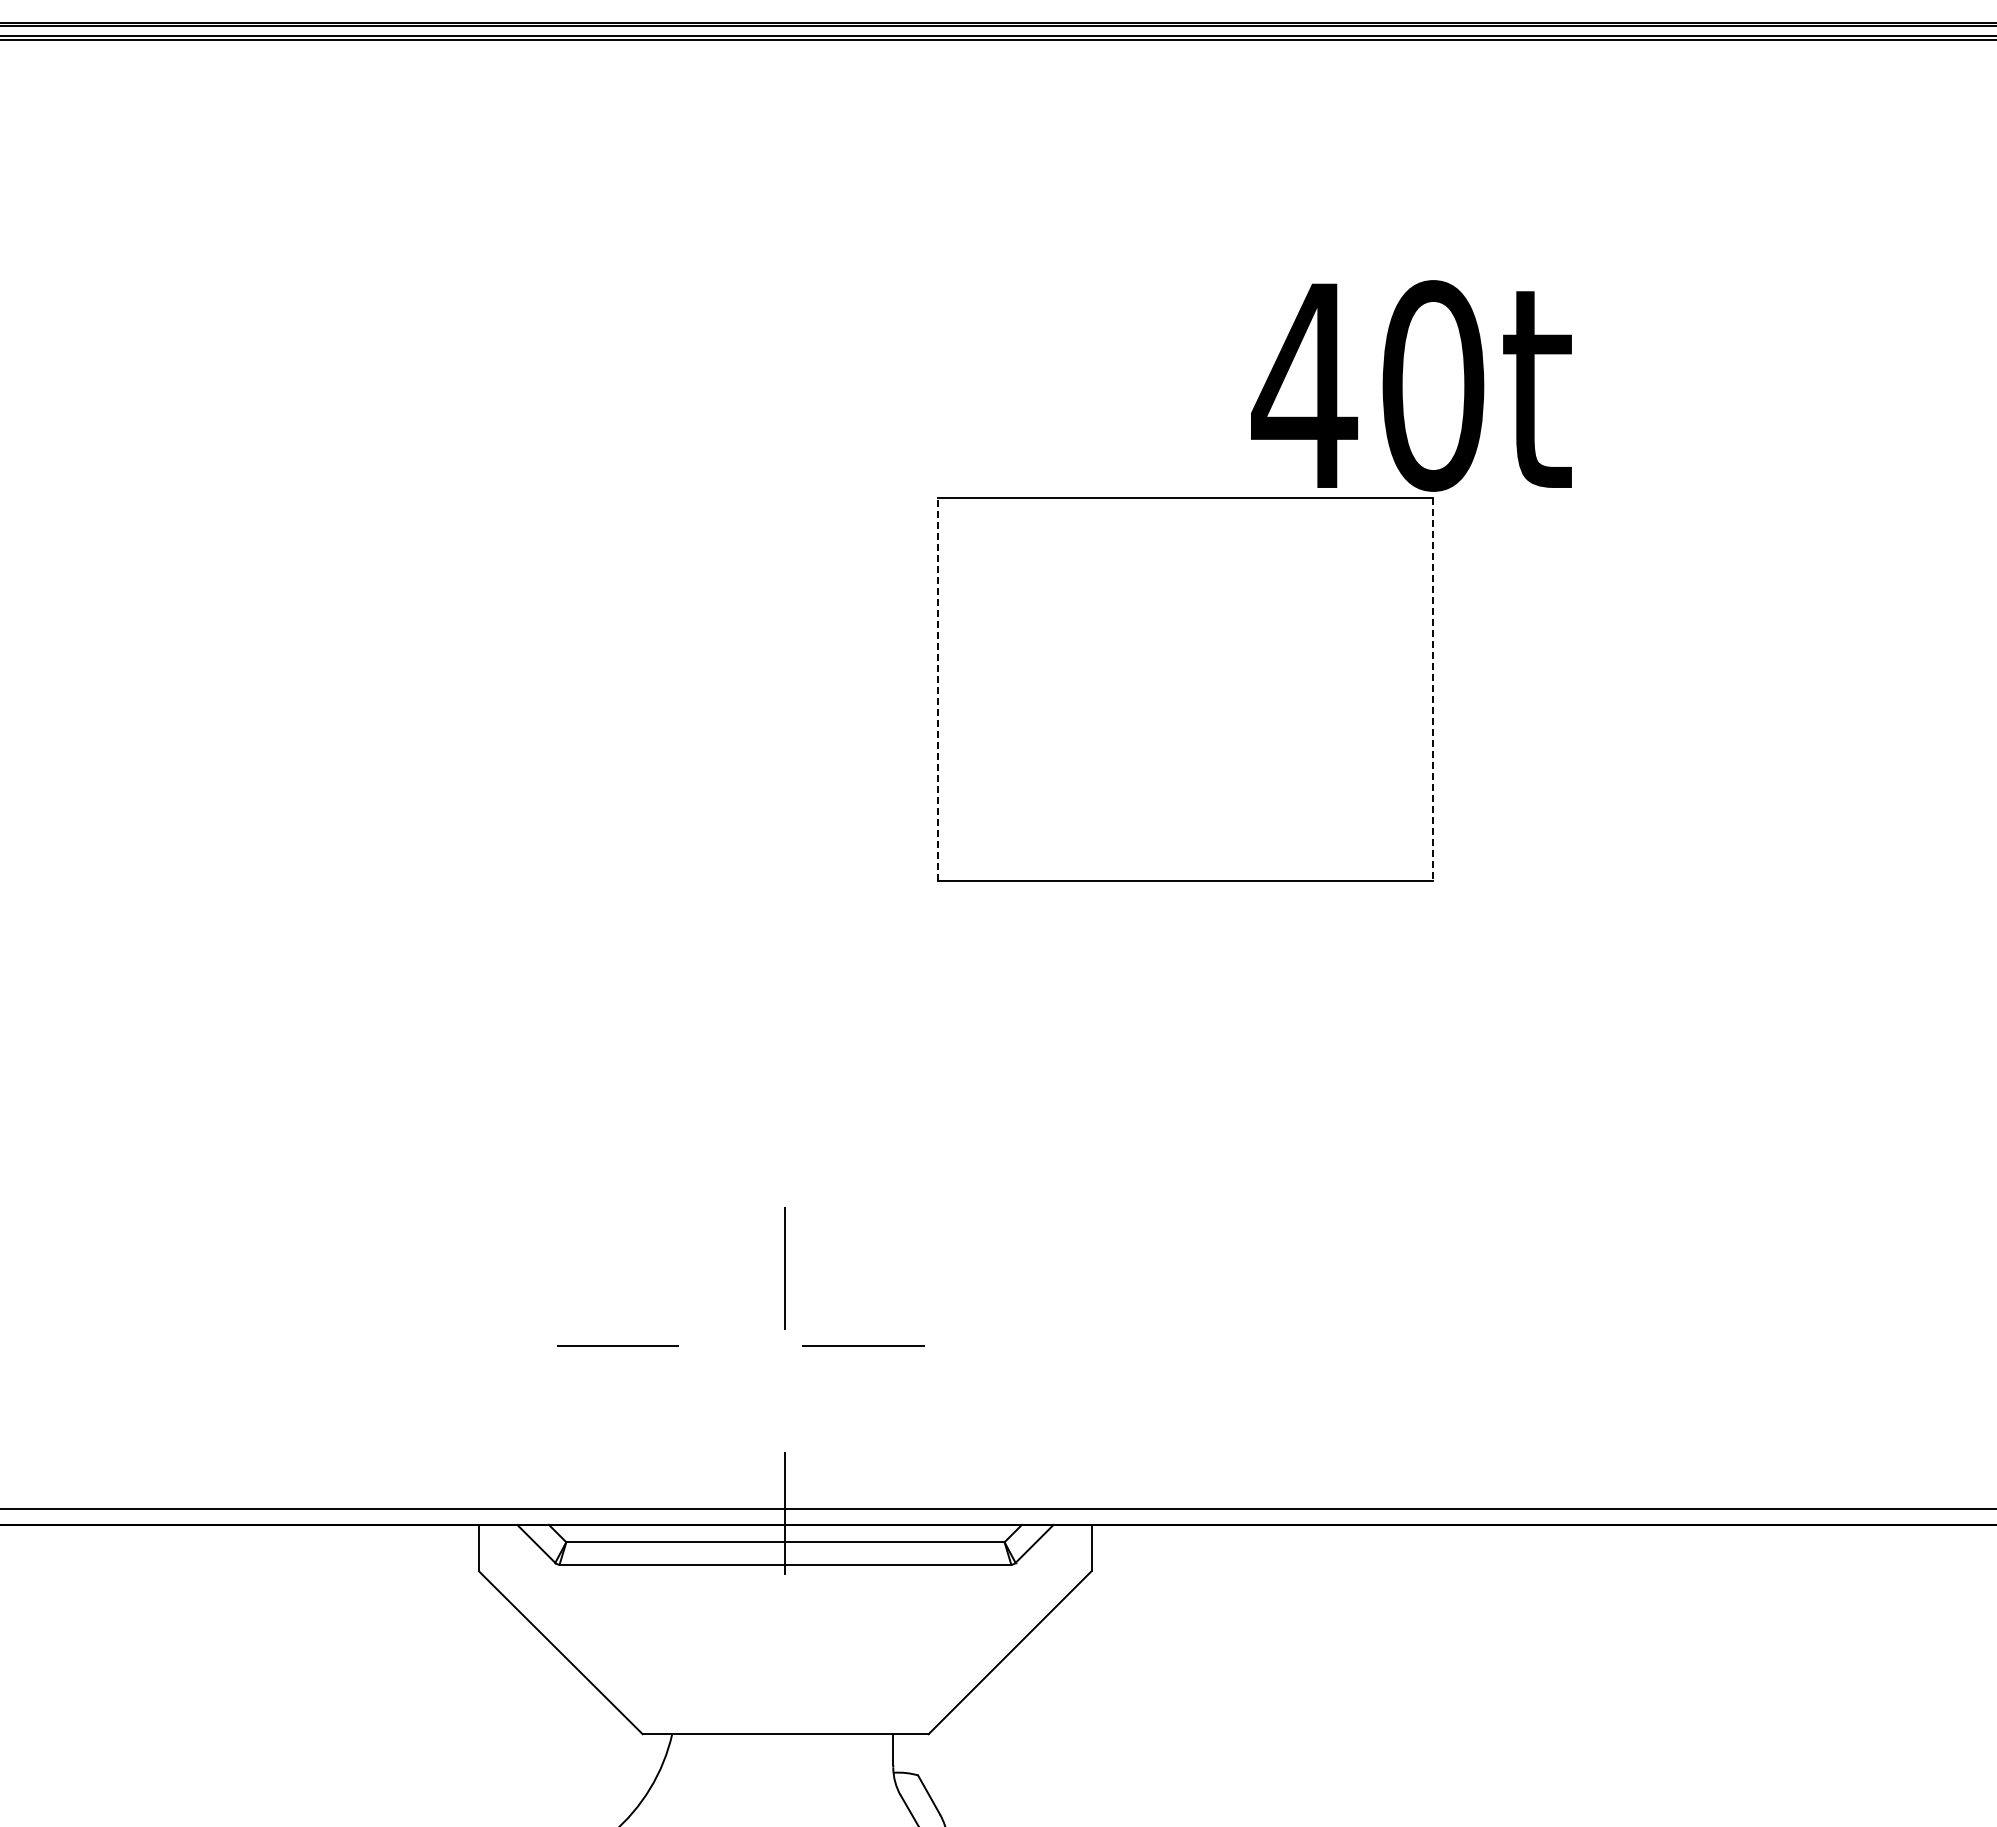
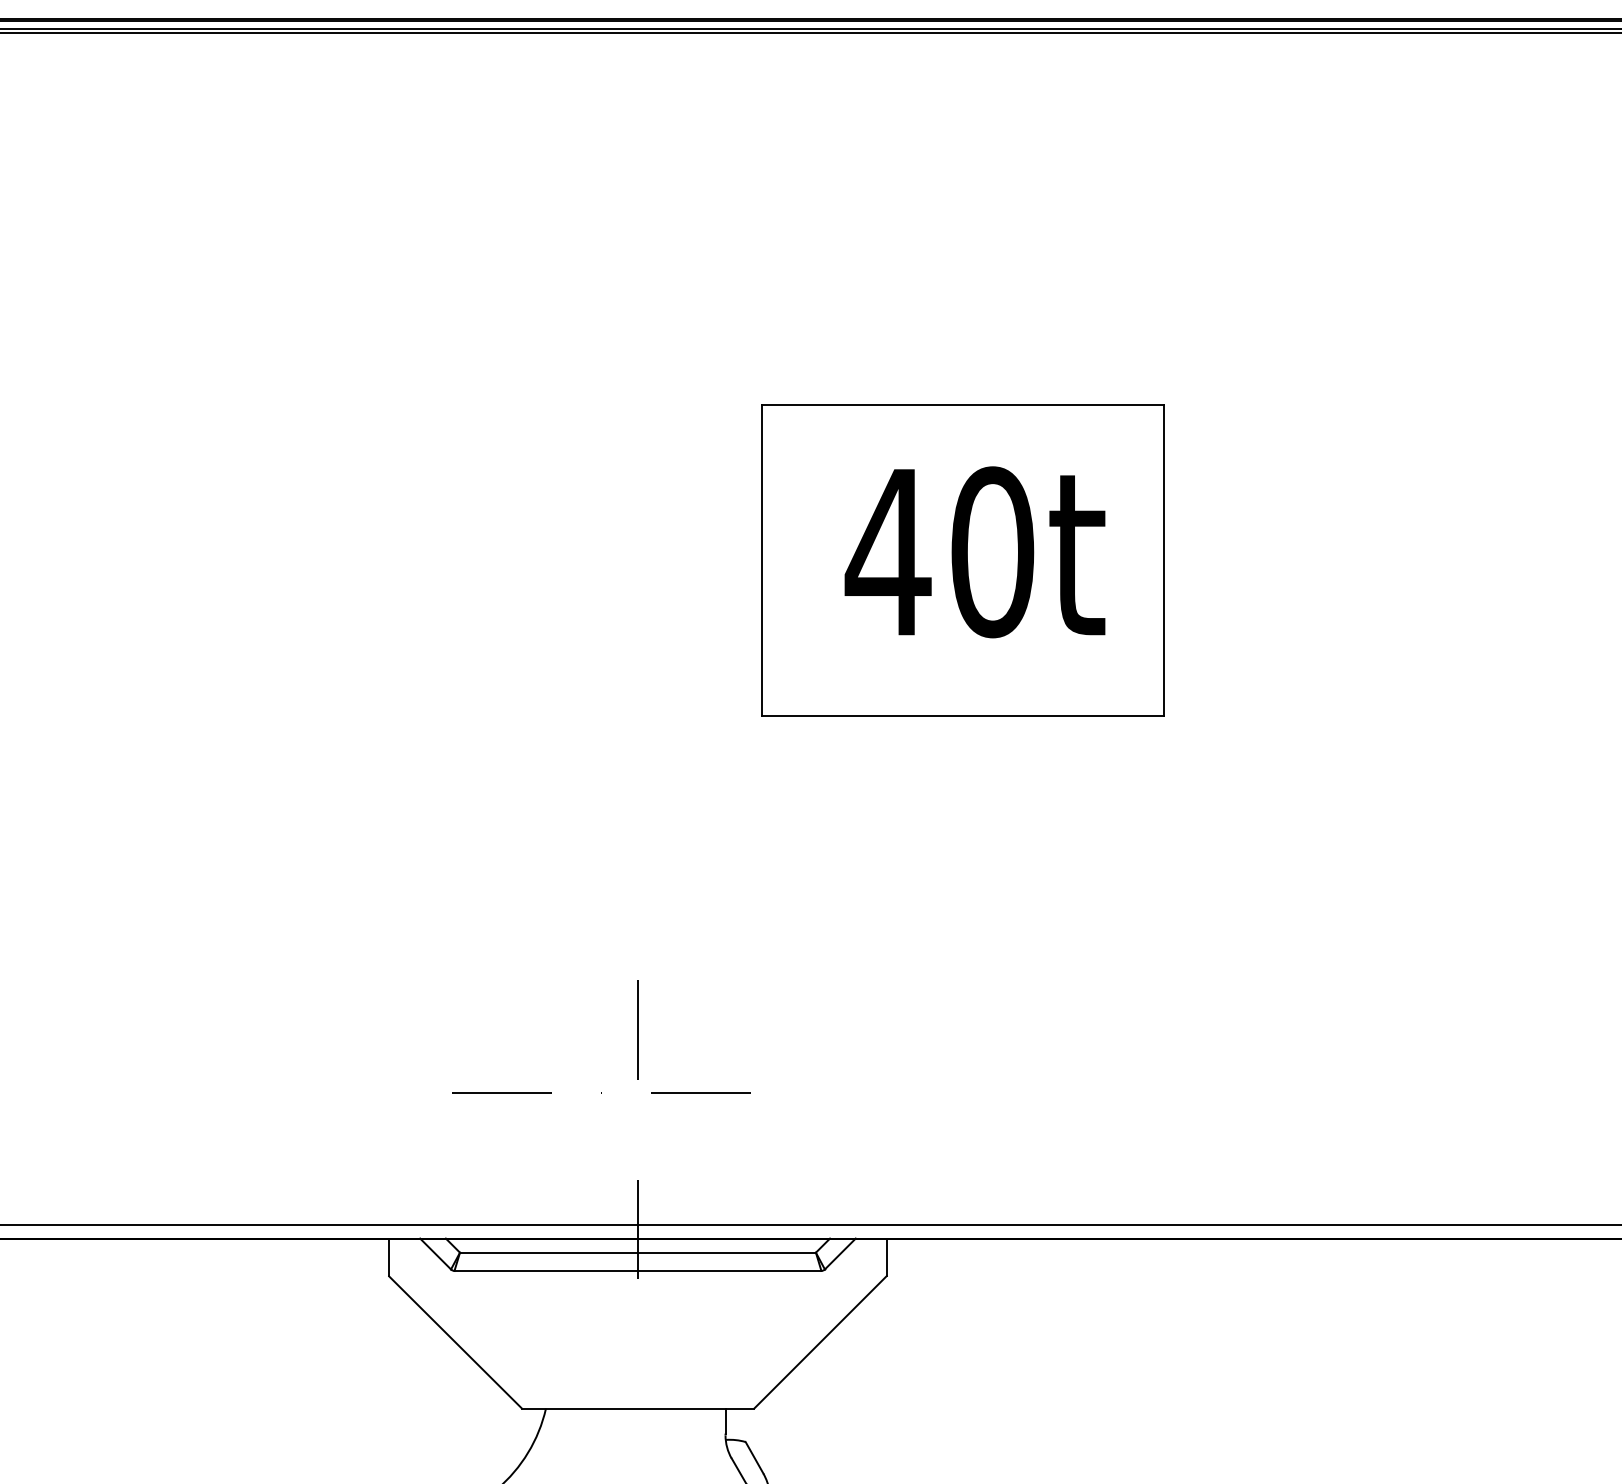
text: (1411, 385) -> (975, 551), moved
line: (938, 689) -> (762, 560), dashed -> solid
line: (1433, 690) -> (1164, 560), dashed -> solid

